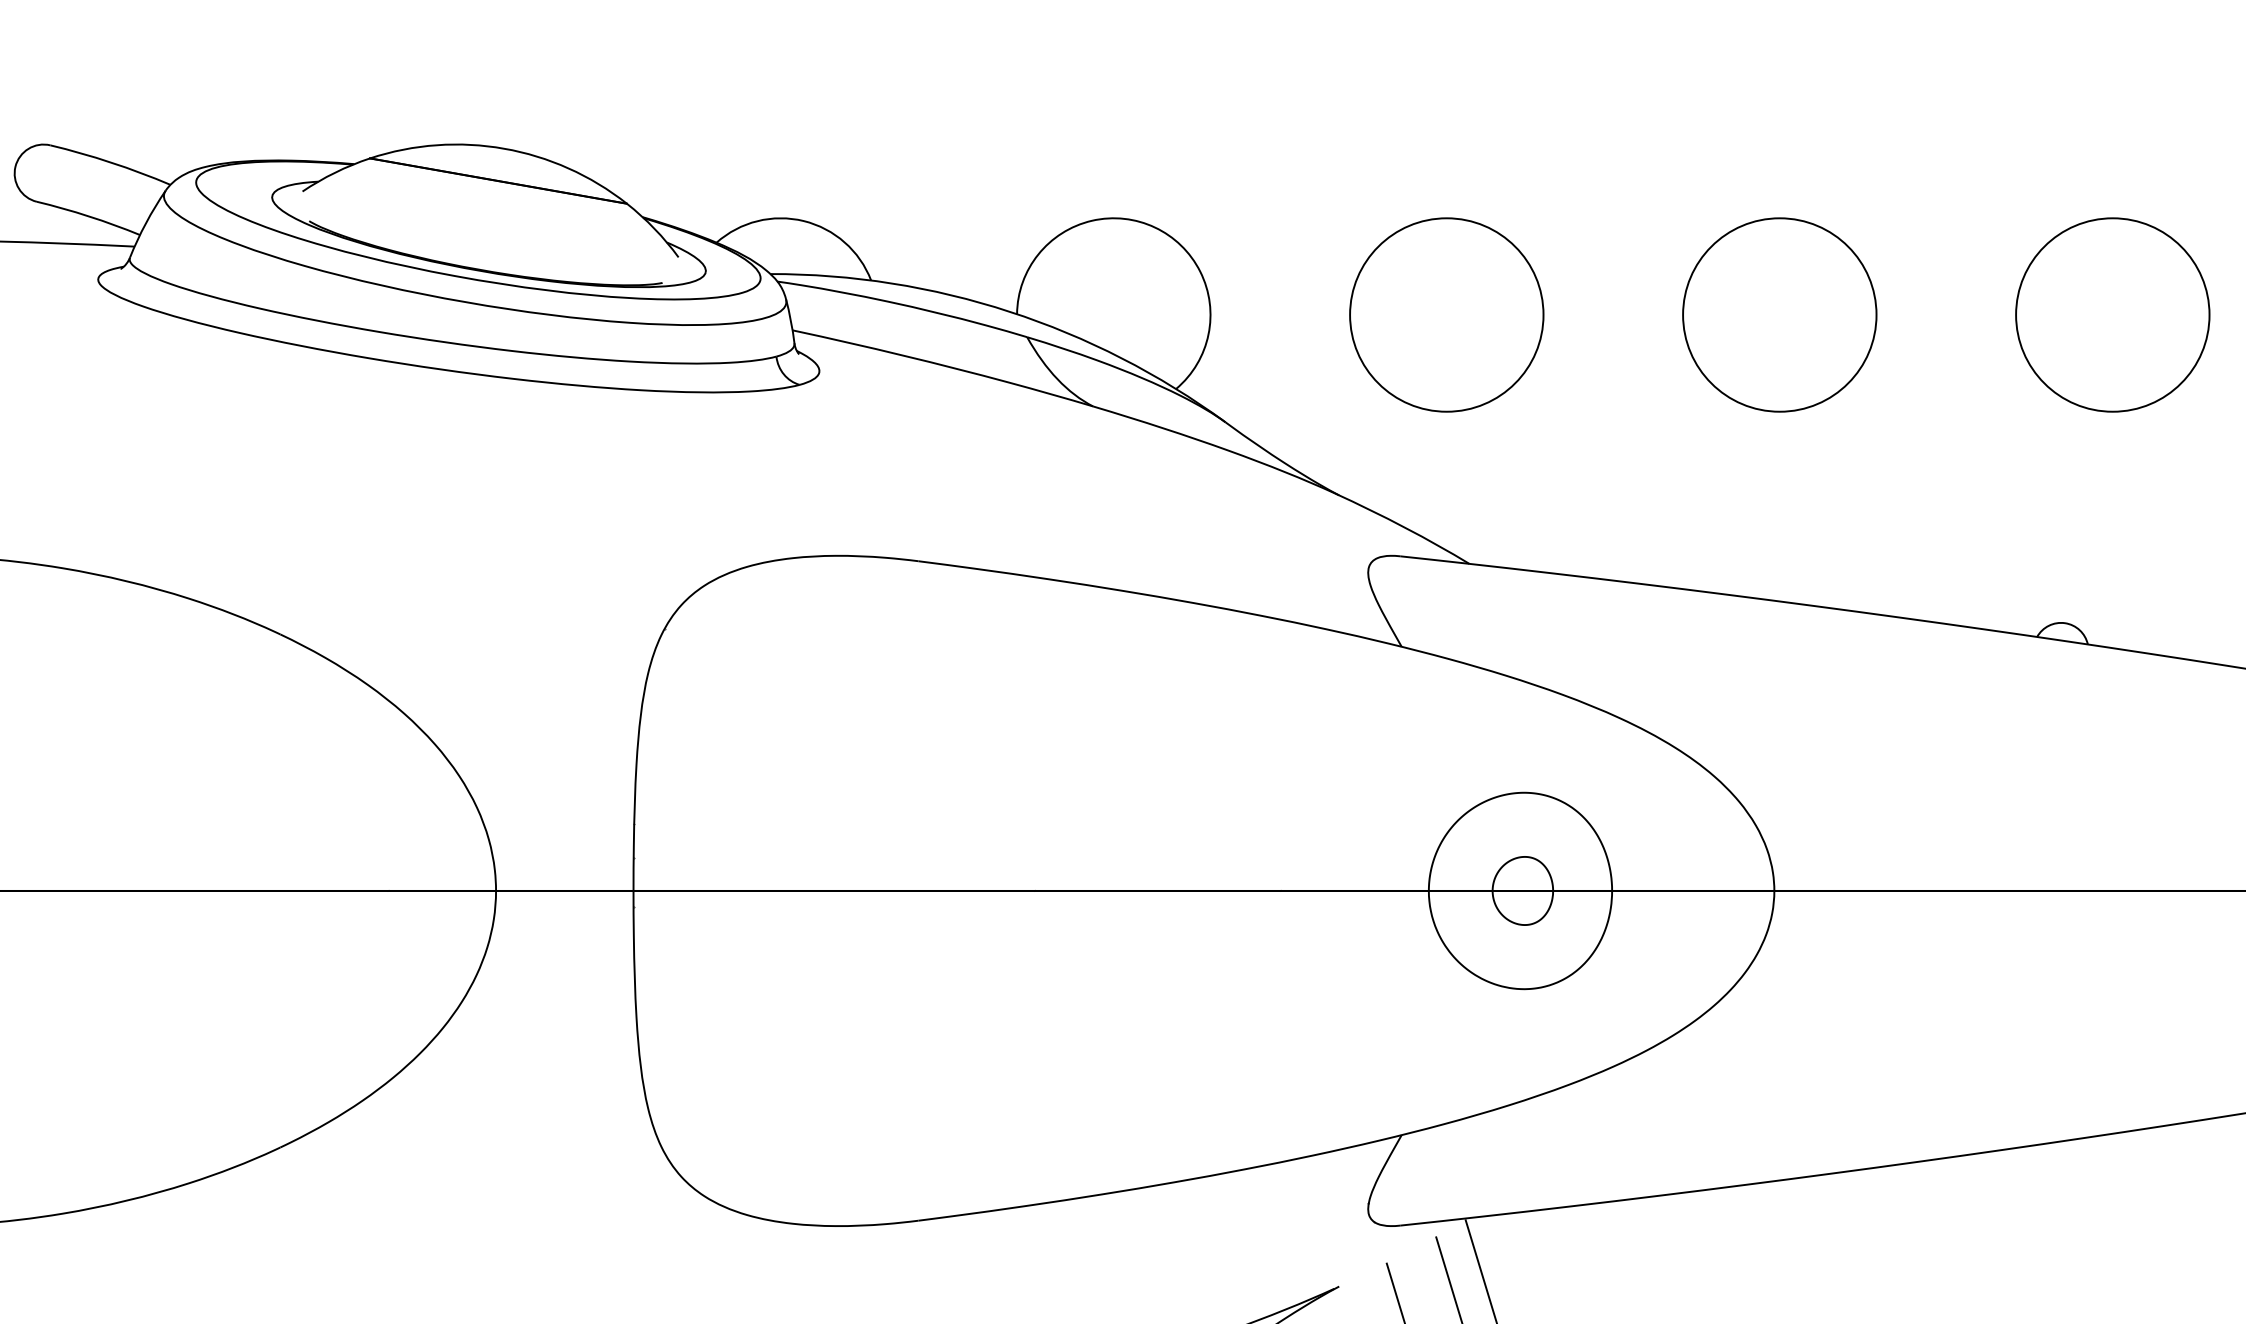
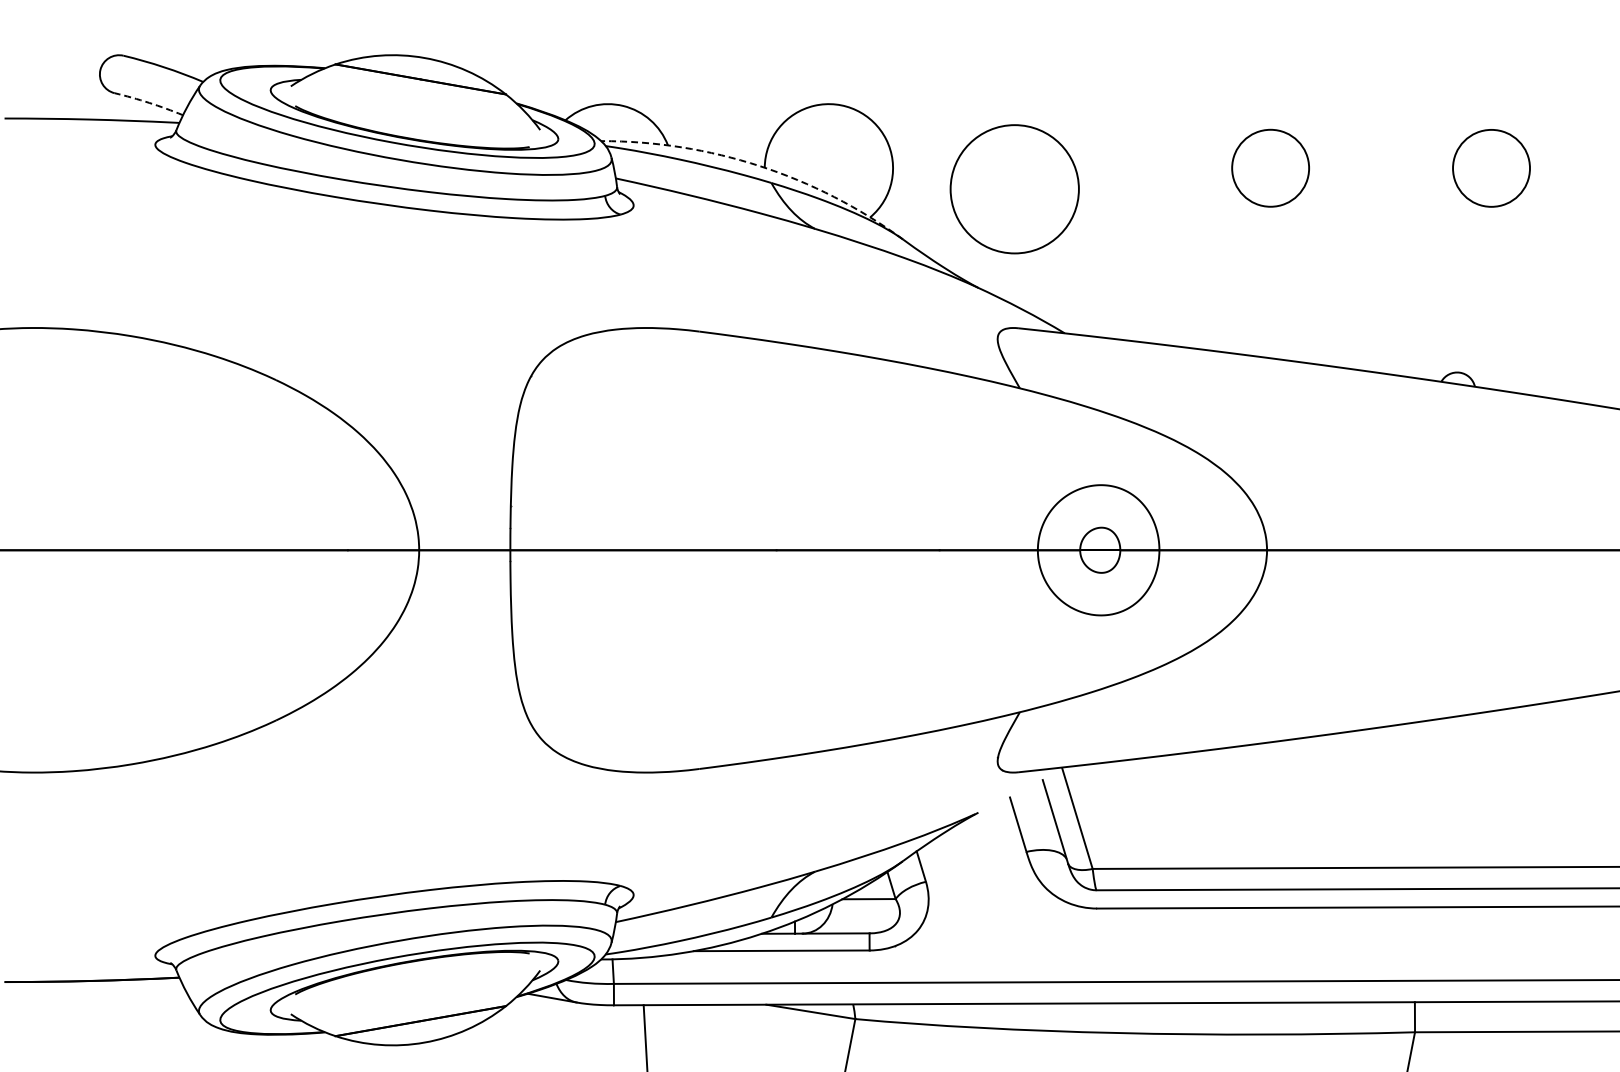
arc: (89, 215) -> (149, 102), solid -> dashed
arc: (1009, 312) -> (759, 166), solid -> dashed
circle: (1446, 315) -> (1014, 189), moved
circle: (1779, 315) -> (1270, 168), size x0.6
circle: (2112, 315) -> (1491, 168), size x0.6

